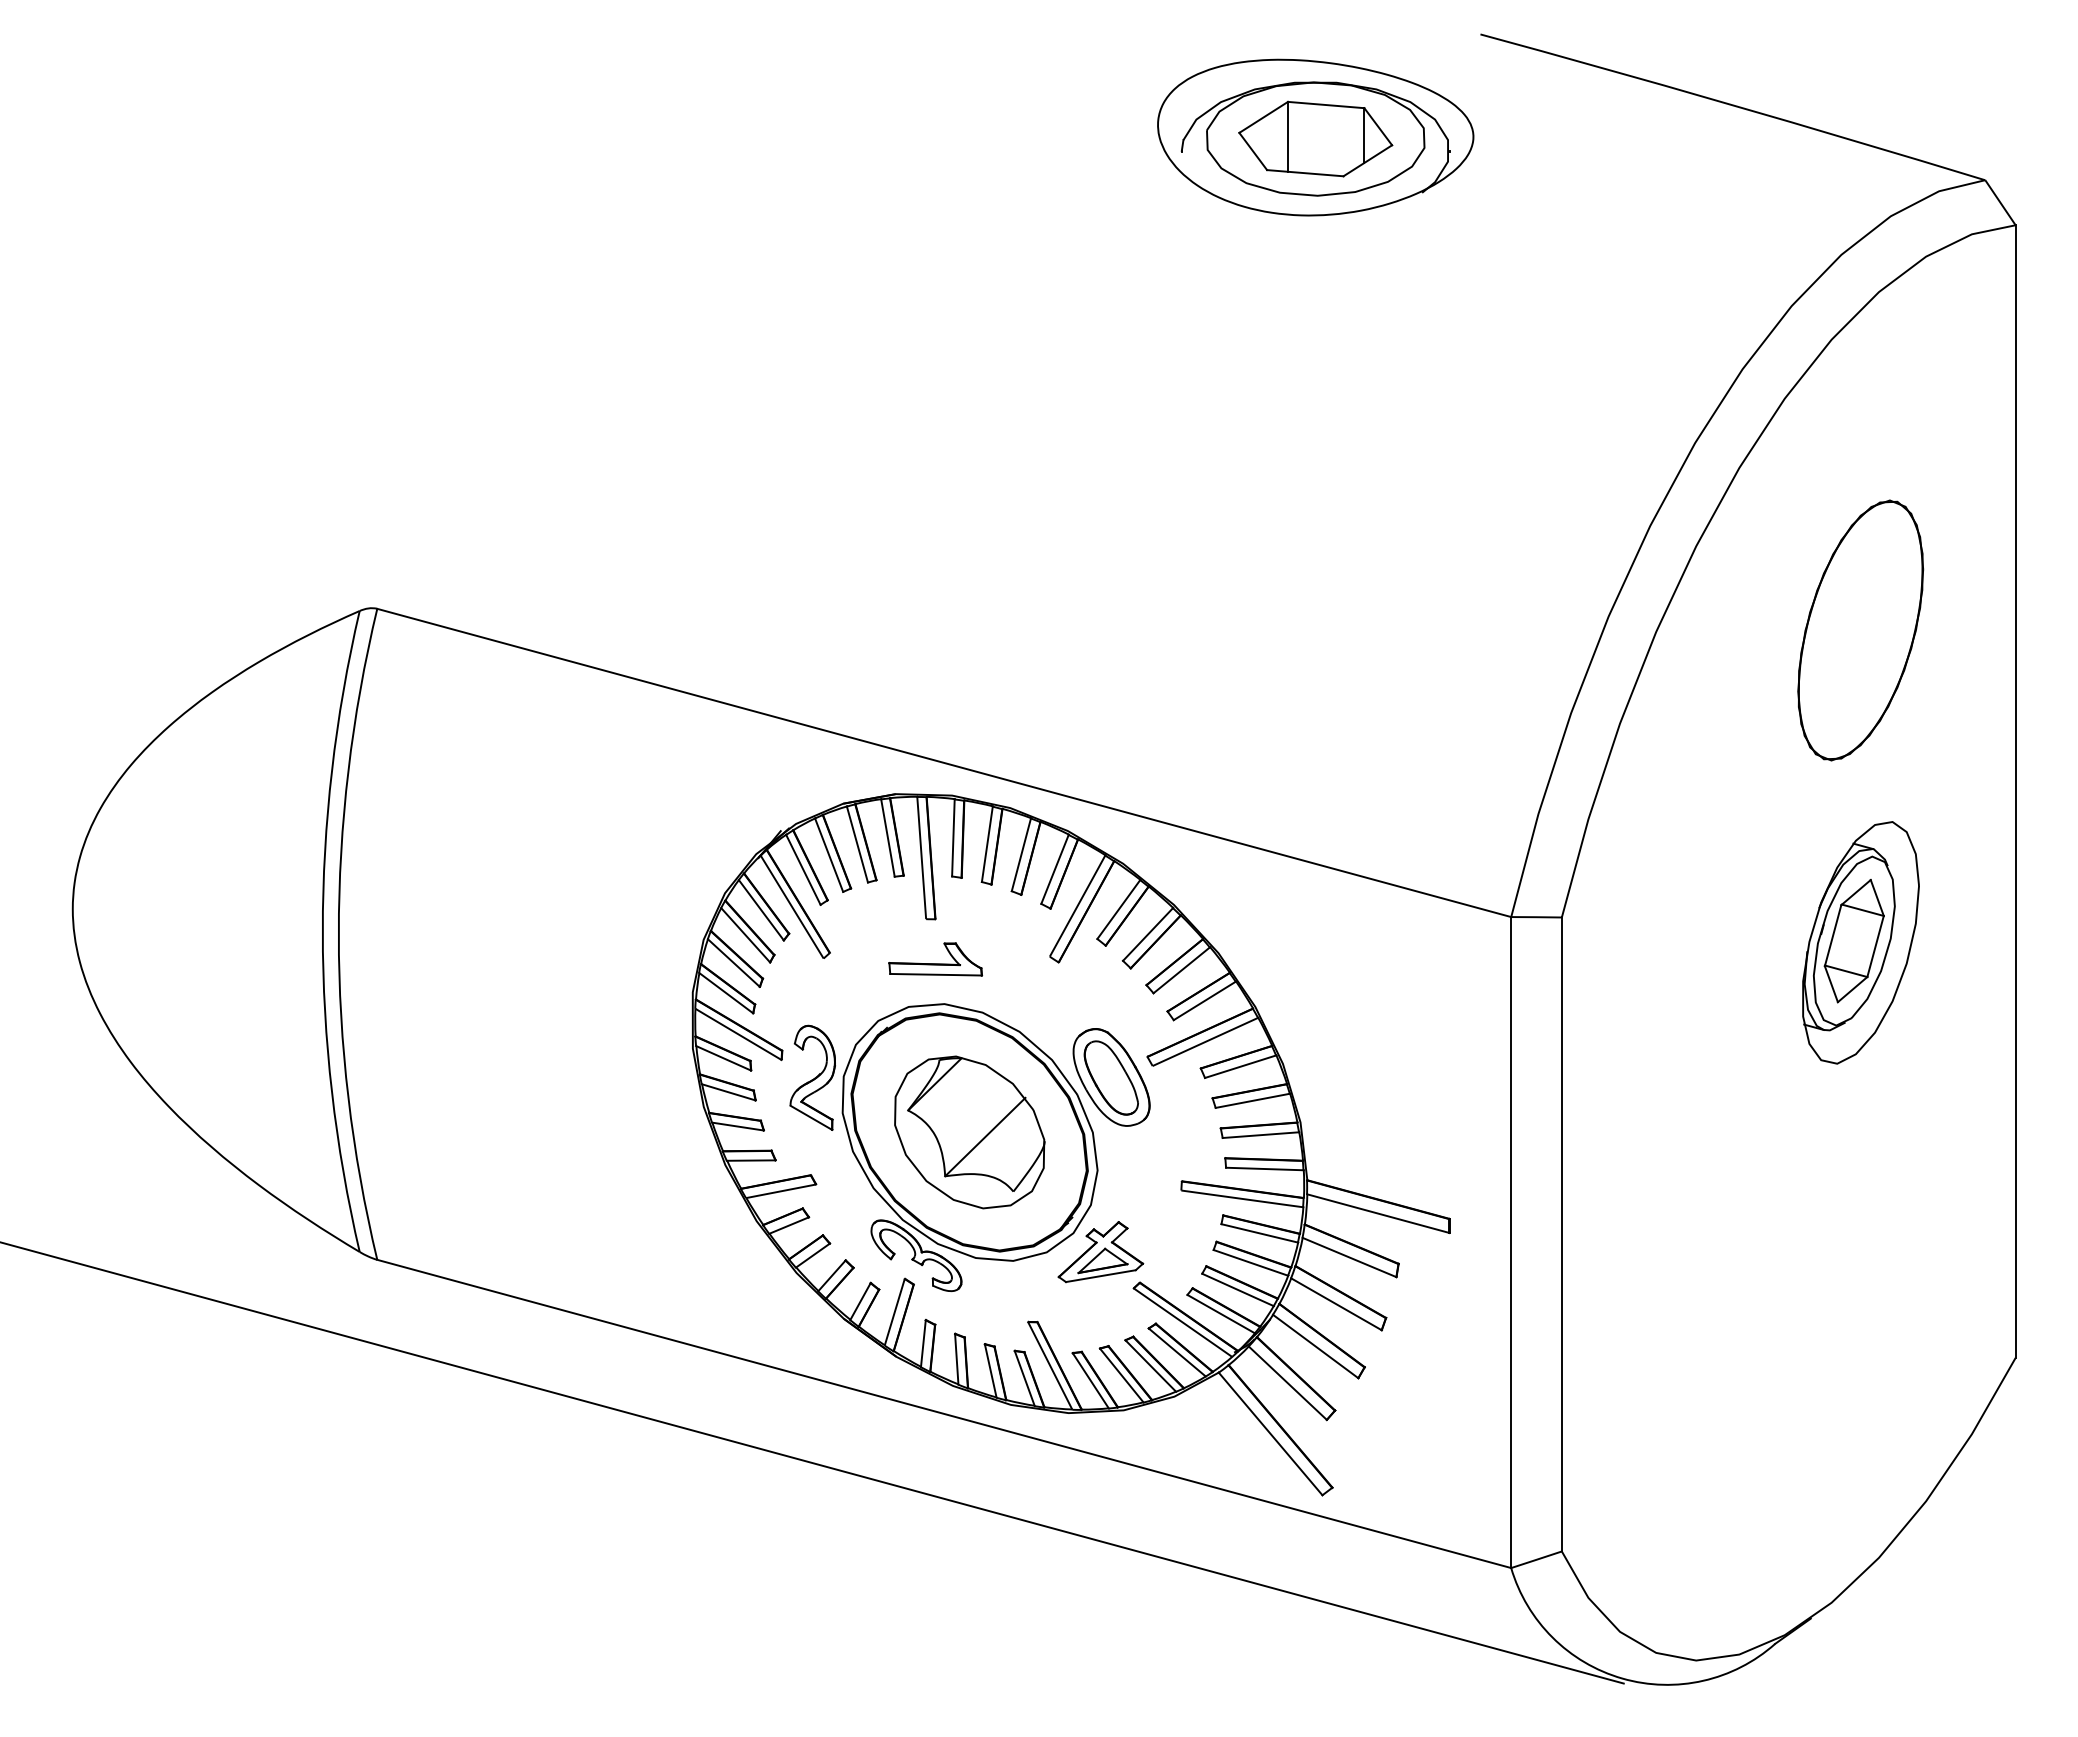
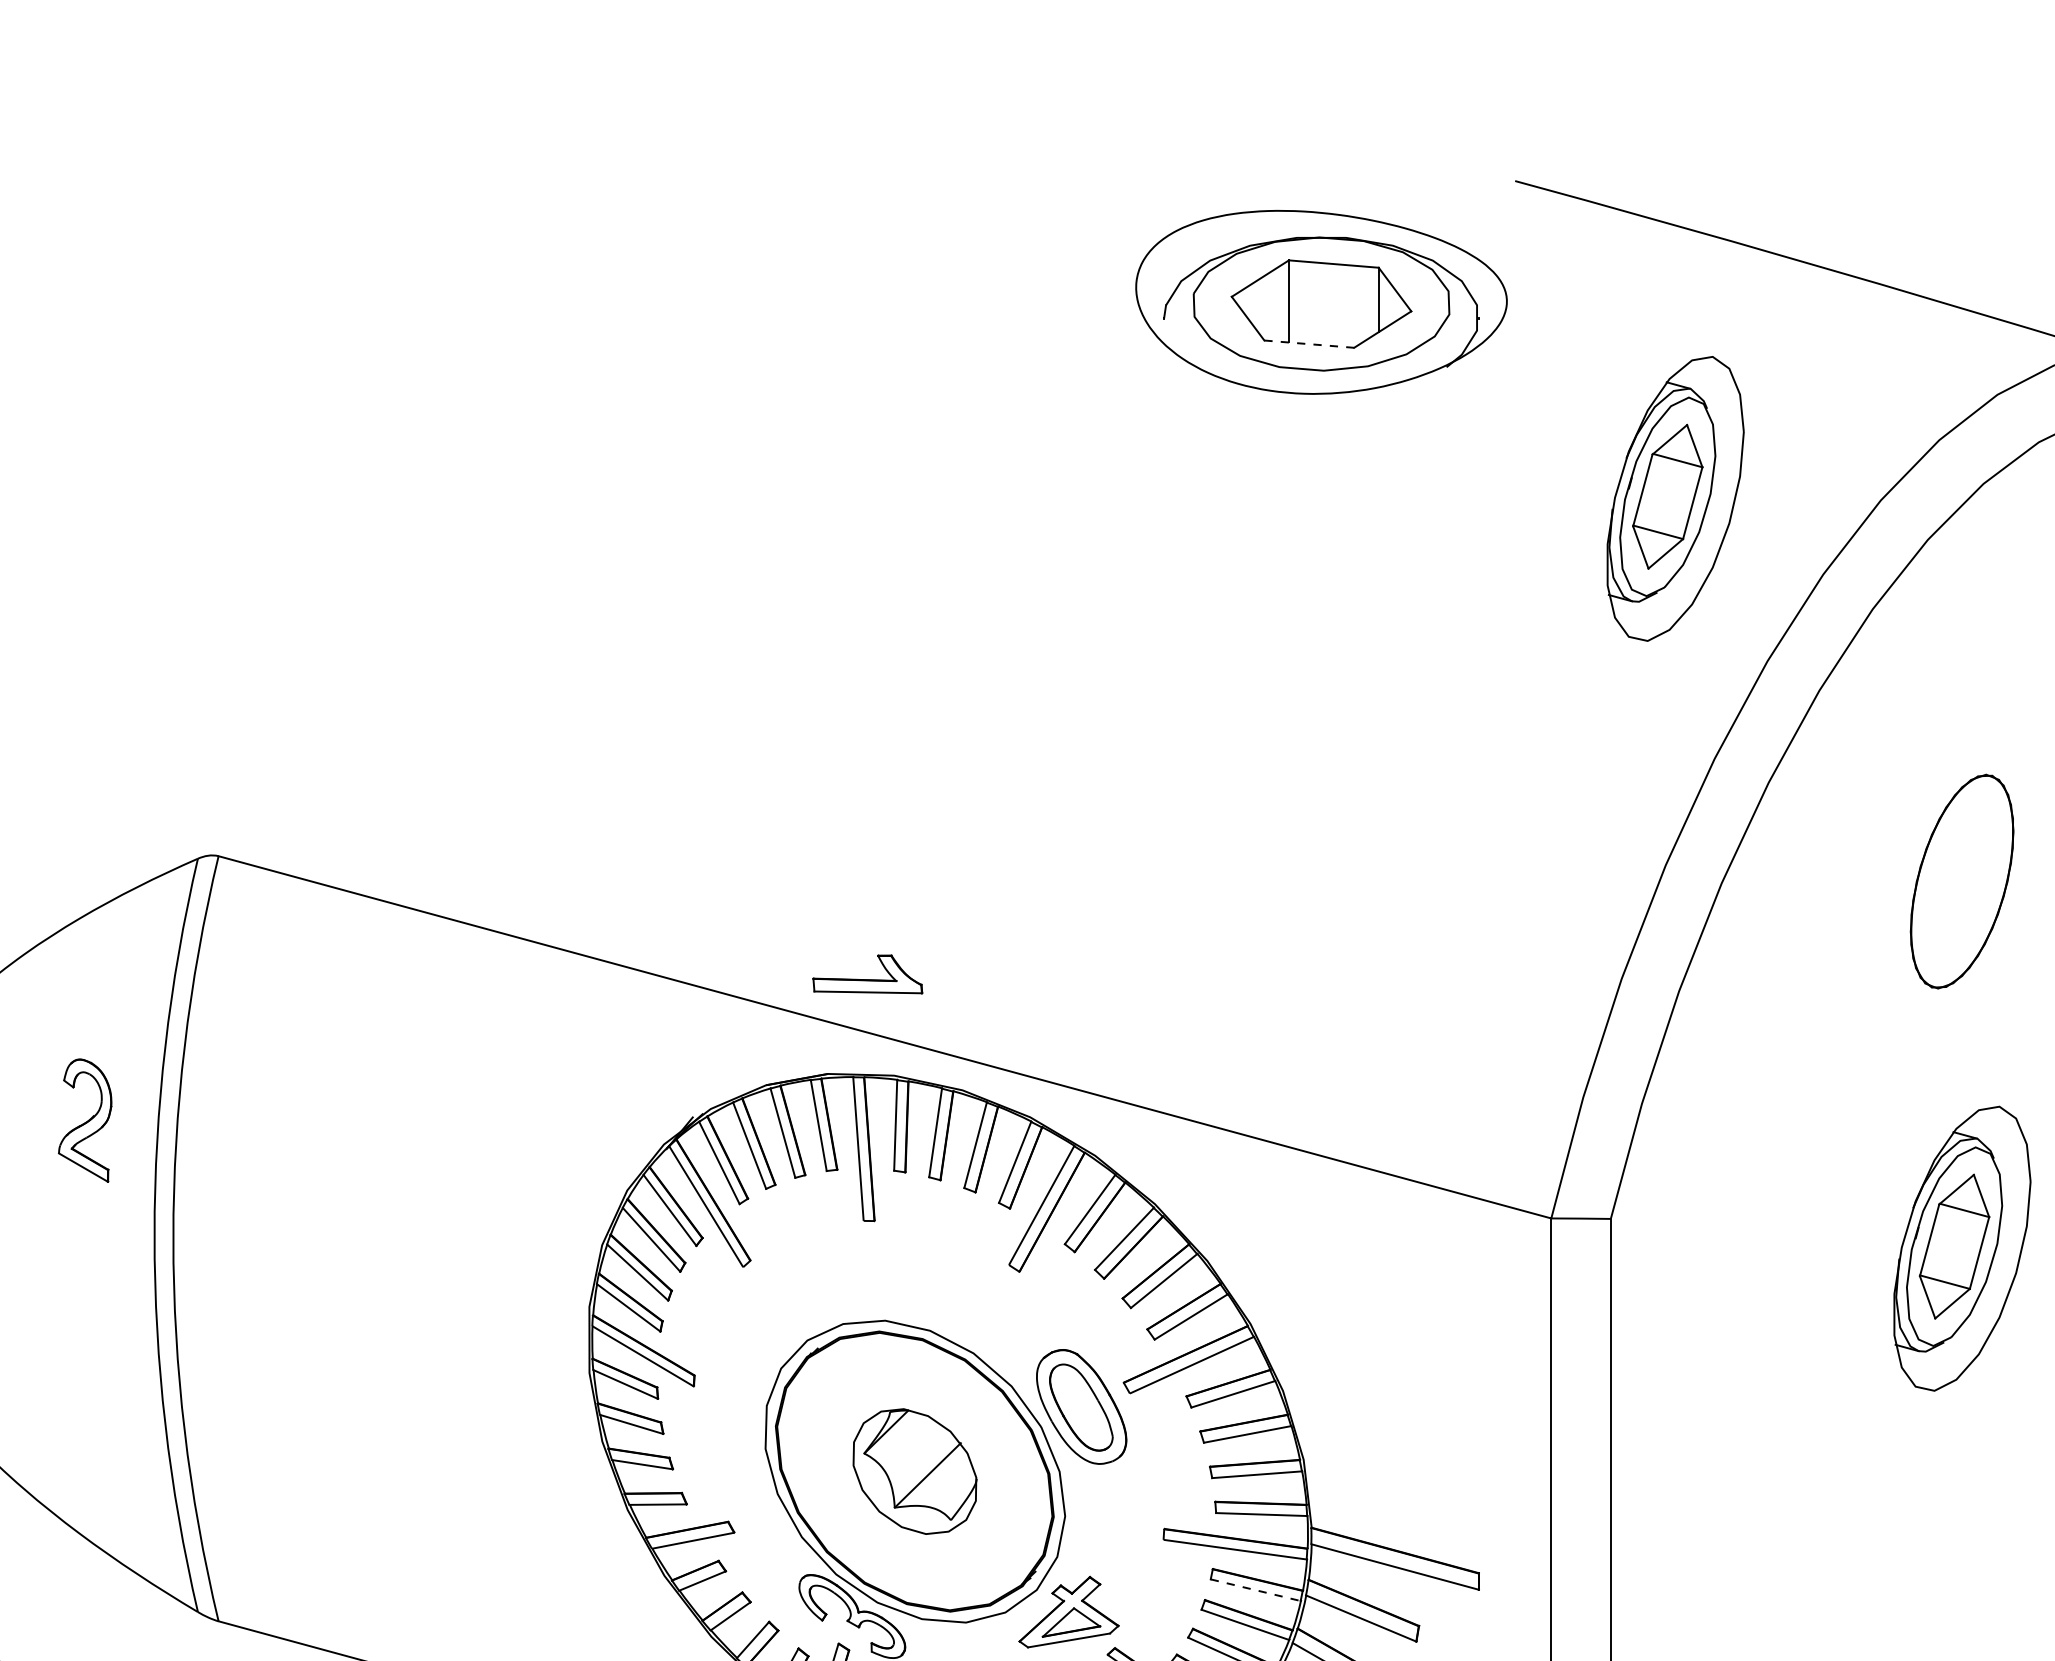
line: (1305, 173) -> (1309, 344), solid -> dashed
part: (1616, 304) -> (1675, 498), added
part: (1860, 630) -> (1961, 881), size x0.7
part: (935, 959) -> (867, 974), moved
part: (812, 1077) -> (84, 1120), moved
part: (969, 1132) -> (914, 1471), size x0.7
line: (1260, 1233) -> (1256, 1590), solid -> dashed

